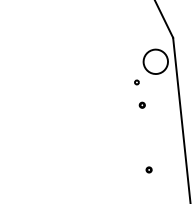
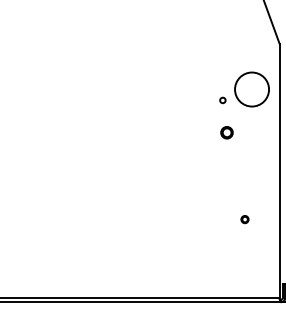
circle: (155, 61) -> (251, 89), moved
part: (141, 105) -> (226, 132), size x1.6
part: (148, 169) -> (244, 219), moved

